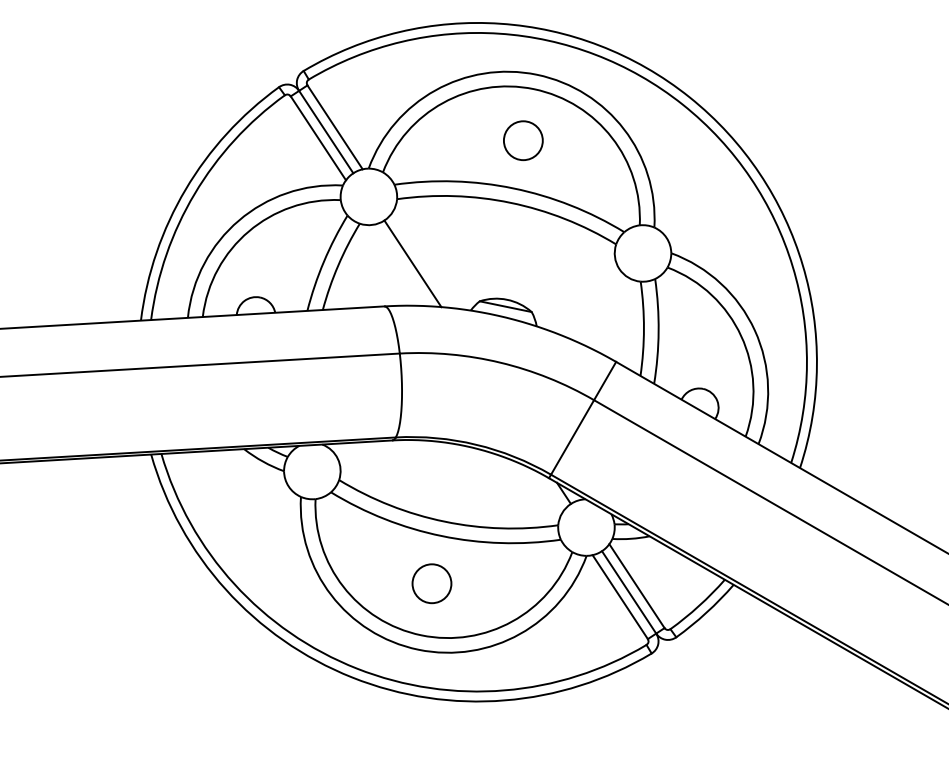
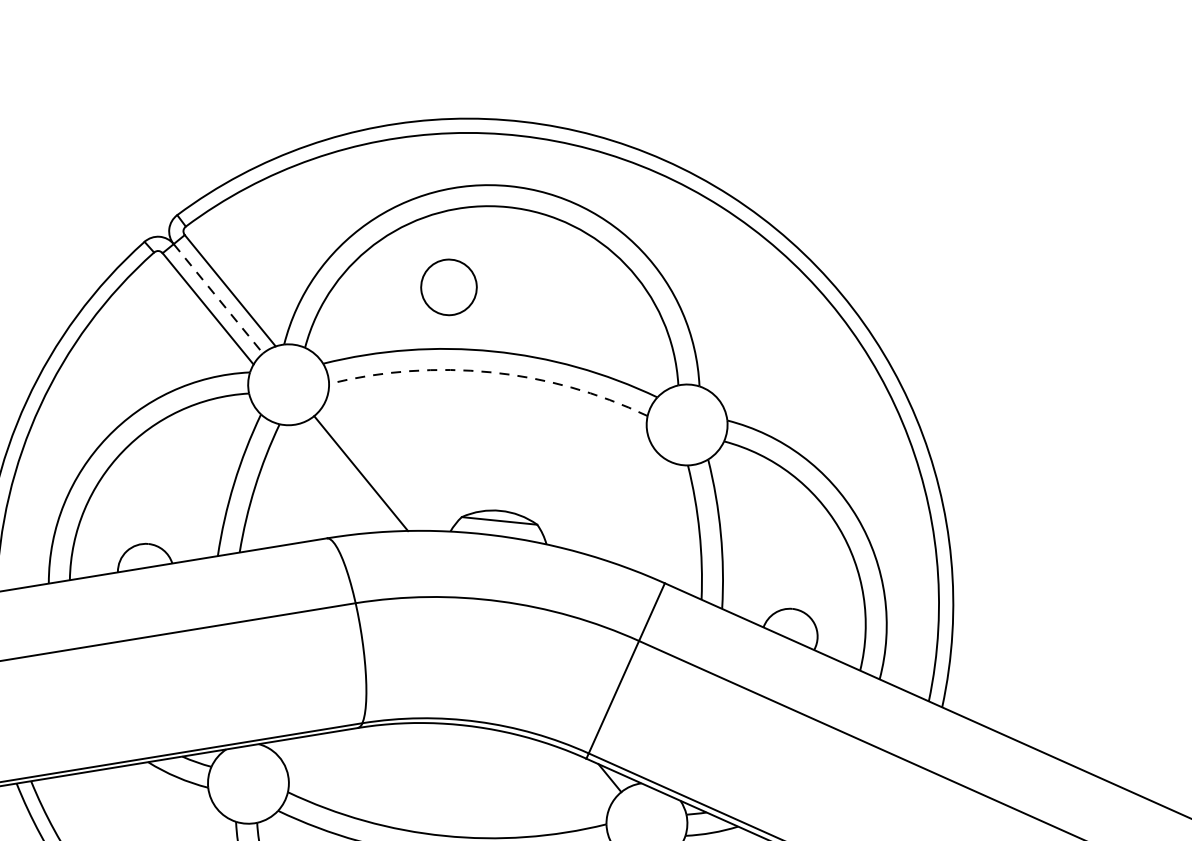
line: (326, 132) -> (218, 299), solid -> dashed
circle: (523, 140) -> (449, 287), moved
arc: (510, 202) -> (491, 371), solid -> dashed

